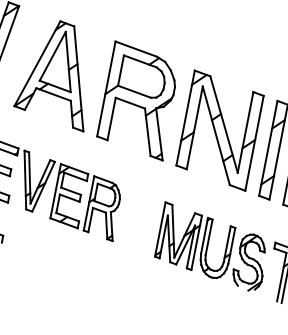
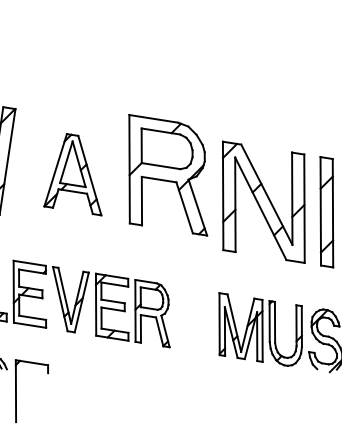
part: (57, 73) -> (72, 174), size x0.7
part: (139, 101) -> (168, 175), moved

